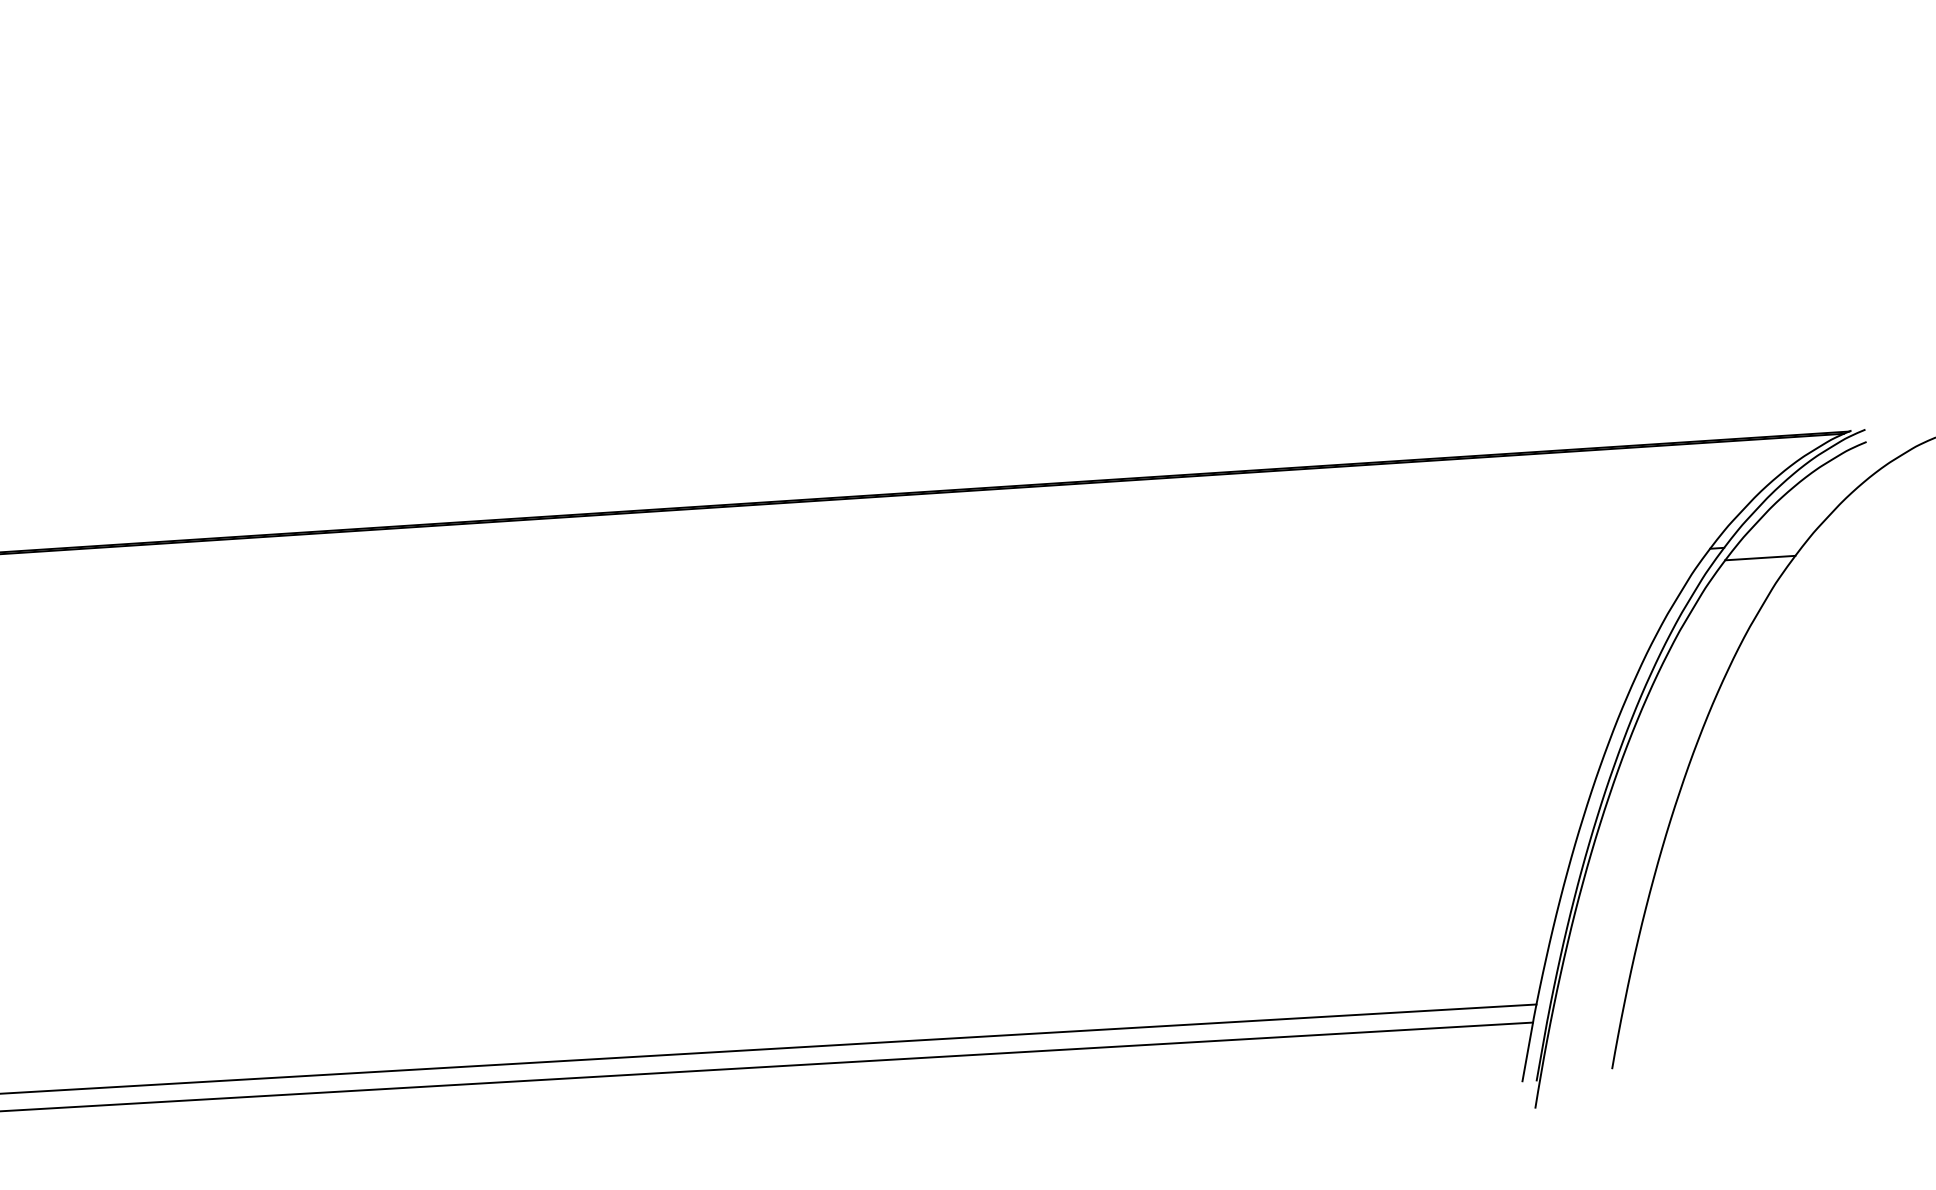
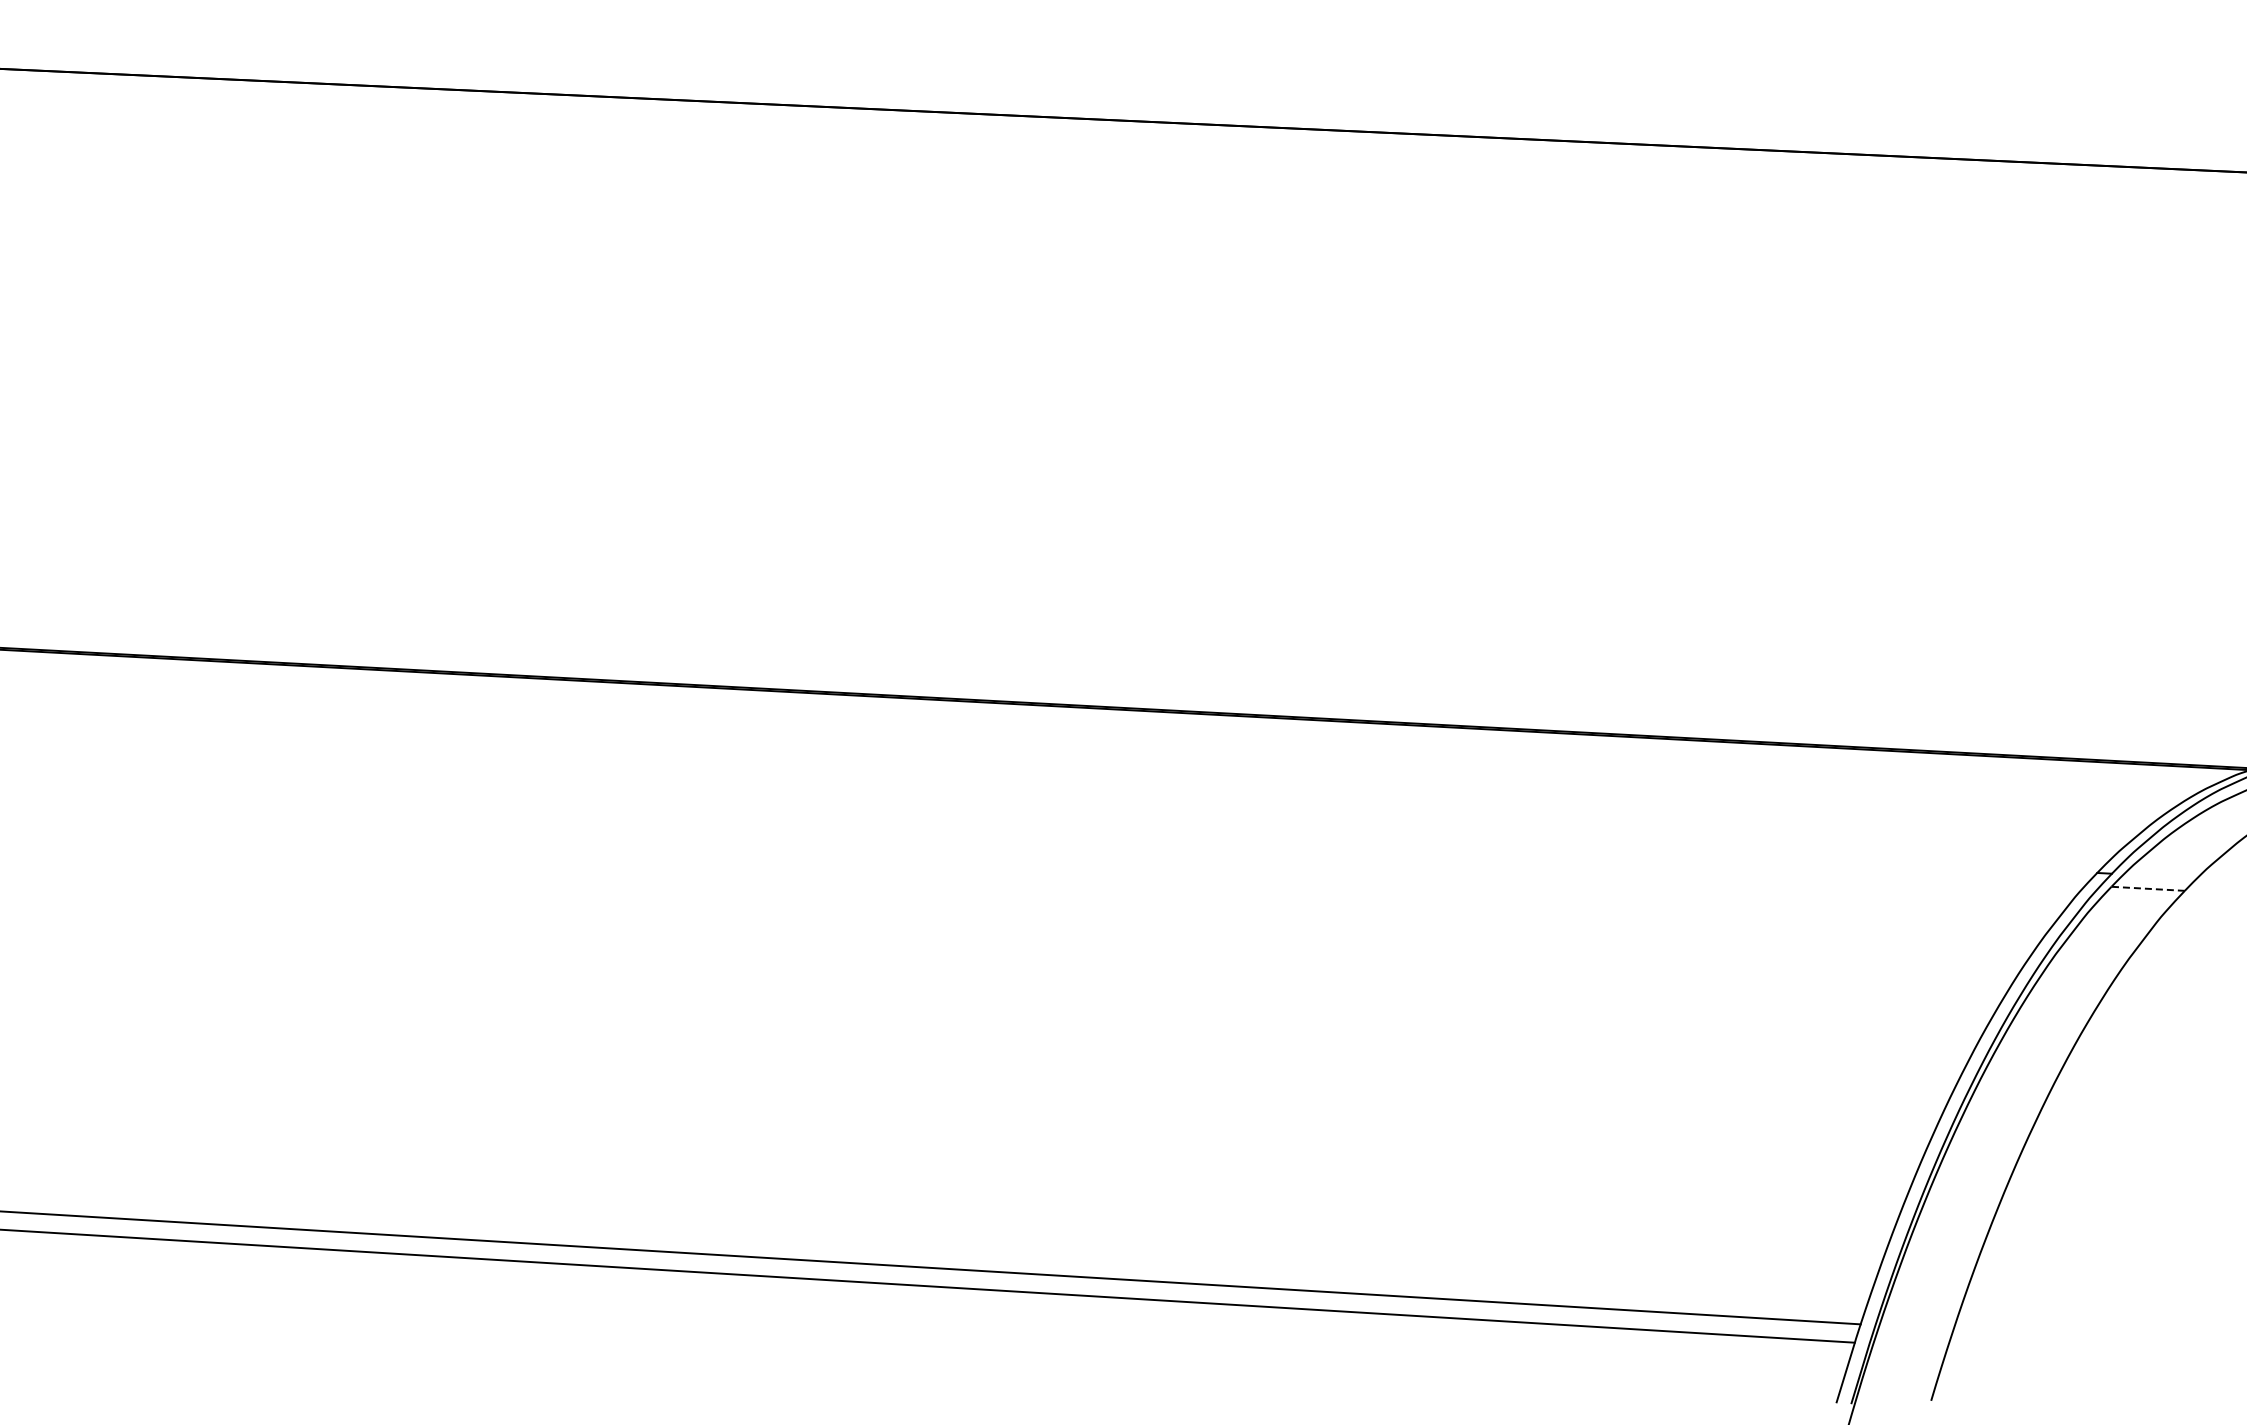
line: (1760, 557) -> (2148, 888), solid -> dashed

